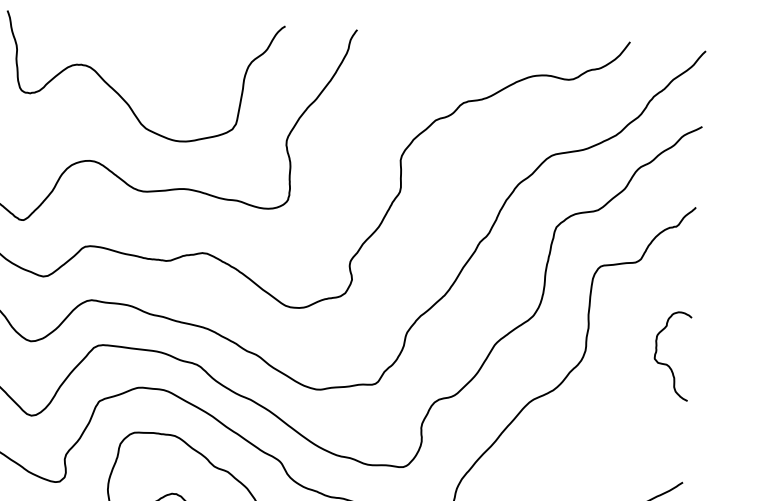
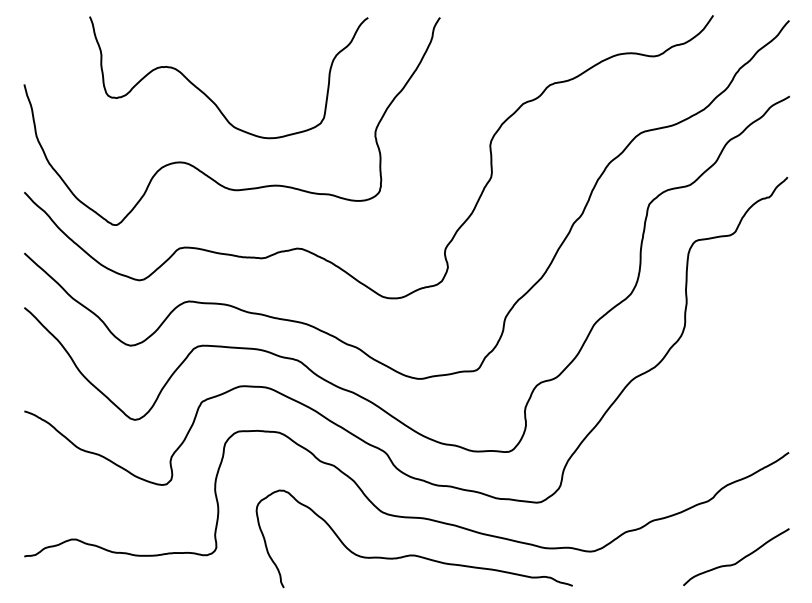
curve: (666, 363) -> (766, 334), removed

